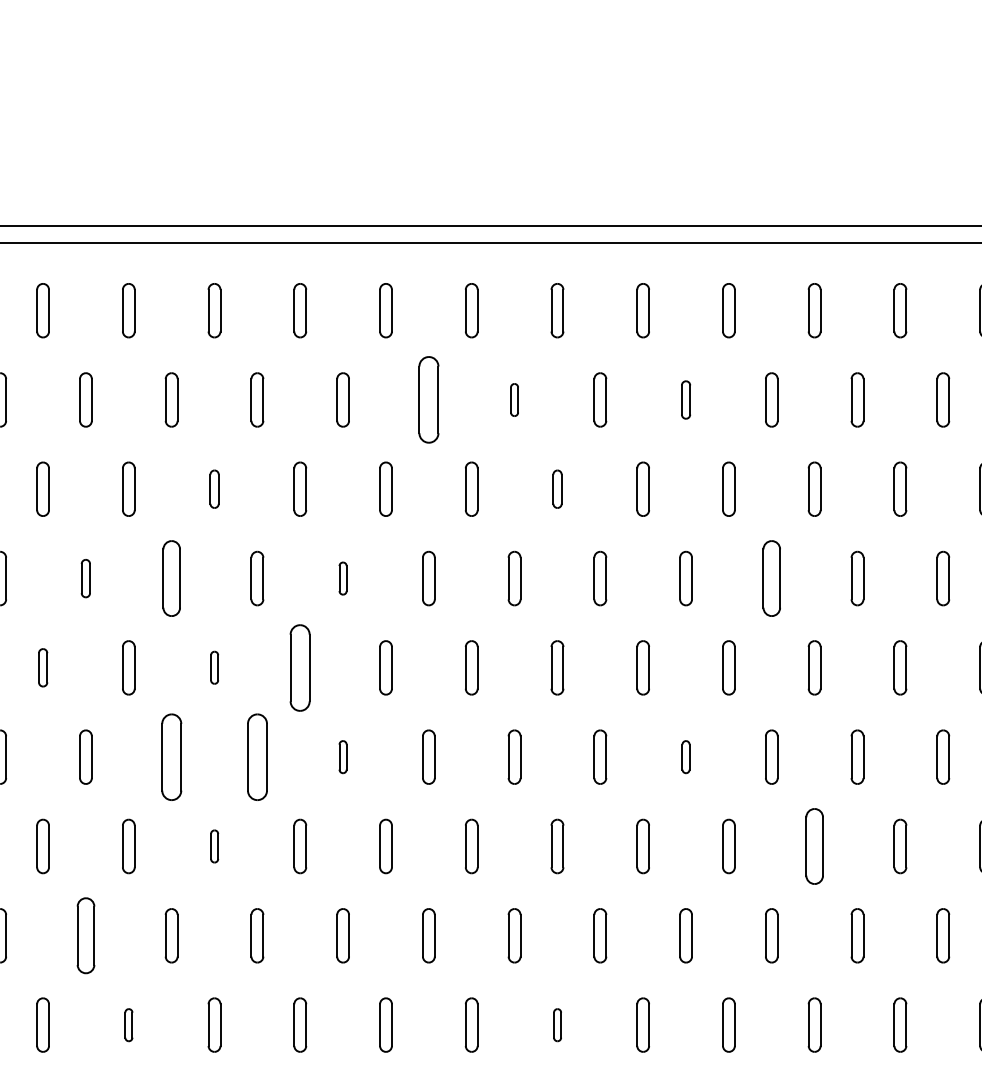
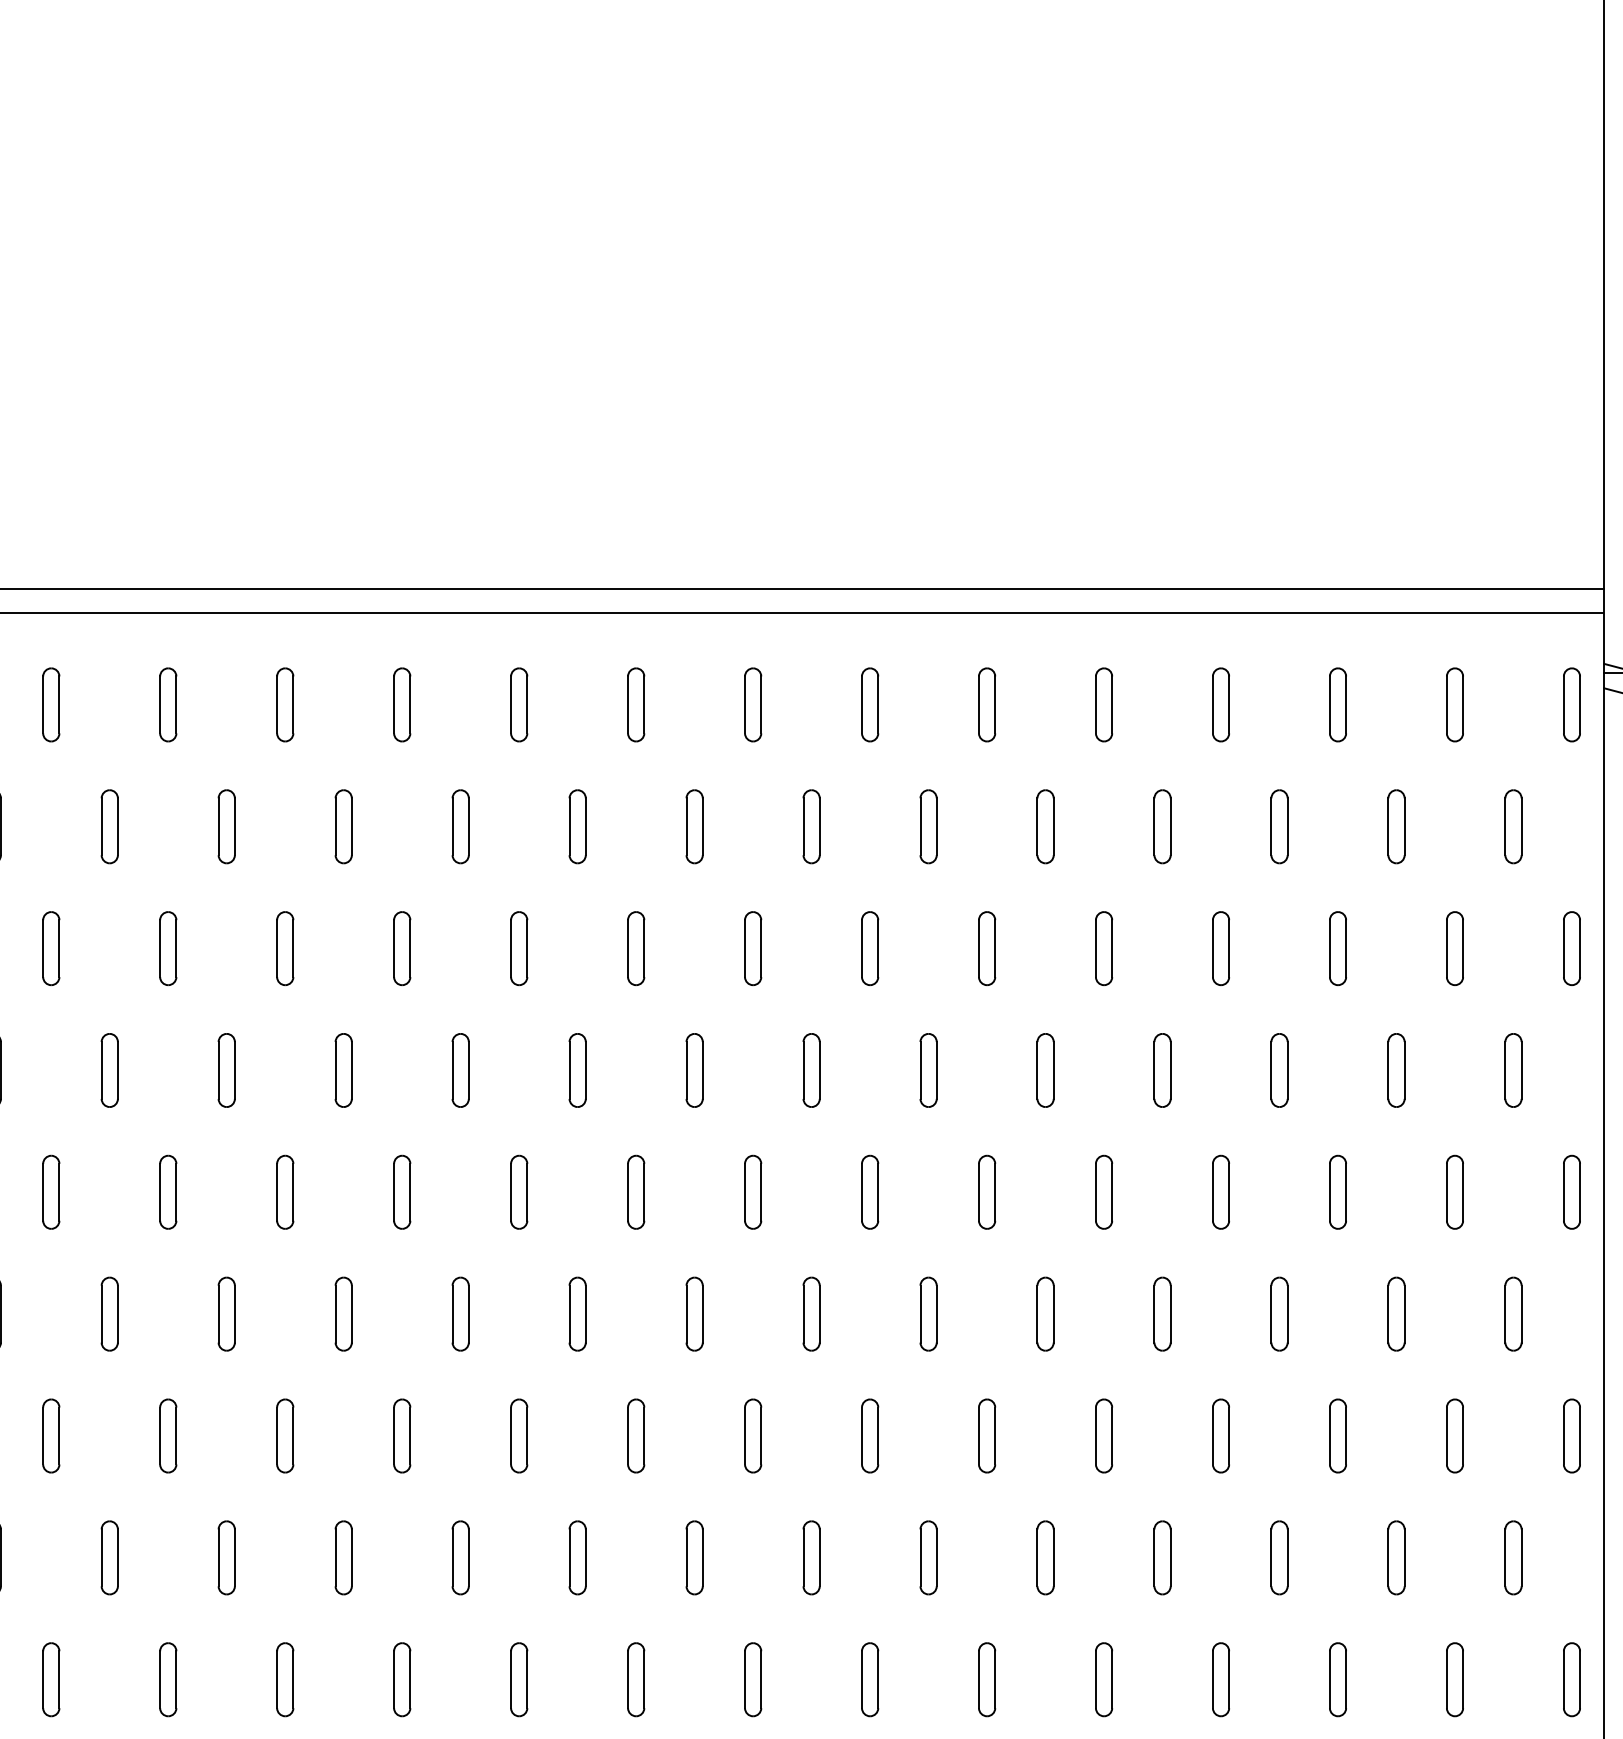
part: (428, 399) -> (811, 826), size x0.62
part: (514, 399) -> (928, 826), size x1.67
part: (686, 399) -> (1162, 826), size x1.43
part: (214, 489) -> (519, 948), size x1.43
part: (557, 489) -> (987, 948), size x1.43
part: (85, 578) -> (343, 1070), size x1.43
part: (171, 578) -> (460, 1070), size x0.71
part: (343, 578) -> (694, 1070), size x1.67
part: (771, 578) -> (1279, 1070), size x0.71
part: (43, 667) -> (285, 1191), size x1.43
part: (214, 667) -> (519, 1191), size x1.67
part: (300, 667) -> (636, 1191), size x0.62
part: (171, 756) -> (460, 1313), size x0.62
part: (257, 756) -> (577, 1313), size x0.62
part: (343, 756) -> (694, 1313), size x1.67
part: (686, 756) -> (1162, 1313), size x1.67
part: (214, 846) -> (519, 1435), size x1.67
part: (814, 846) -> (1337, 1435), size x0.71
part: (85, 935) -> (343, 1557), size x0.71
part: (129, 1024) -> (402, 1679), size x1.67
part: (557, 1024) -> (987, 1679), size x1.67

